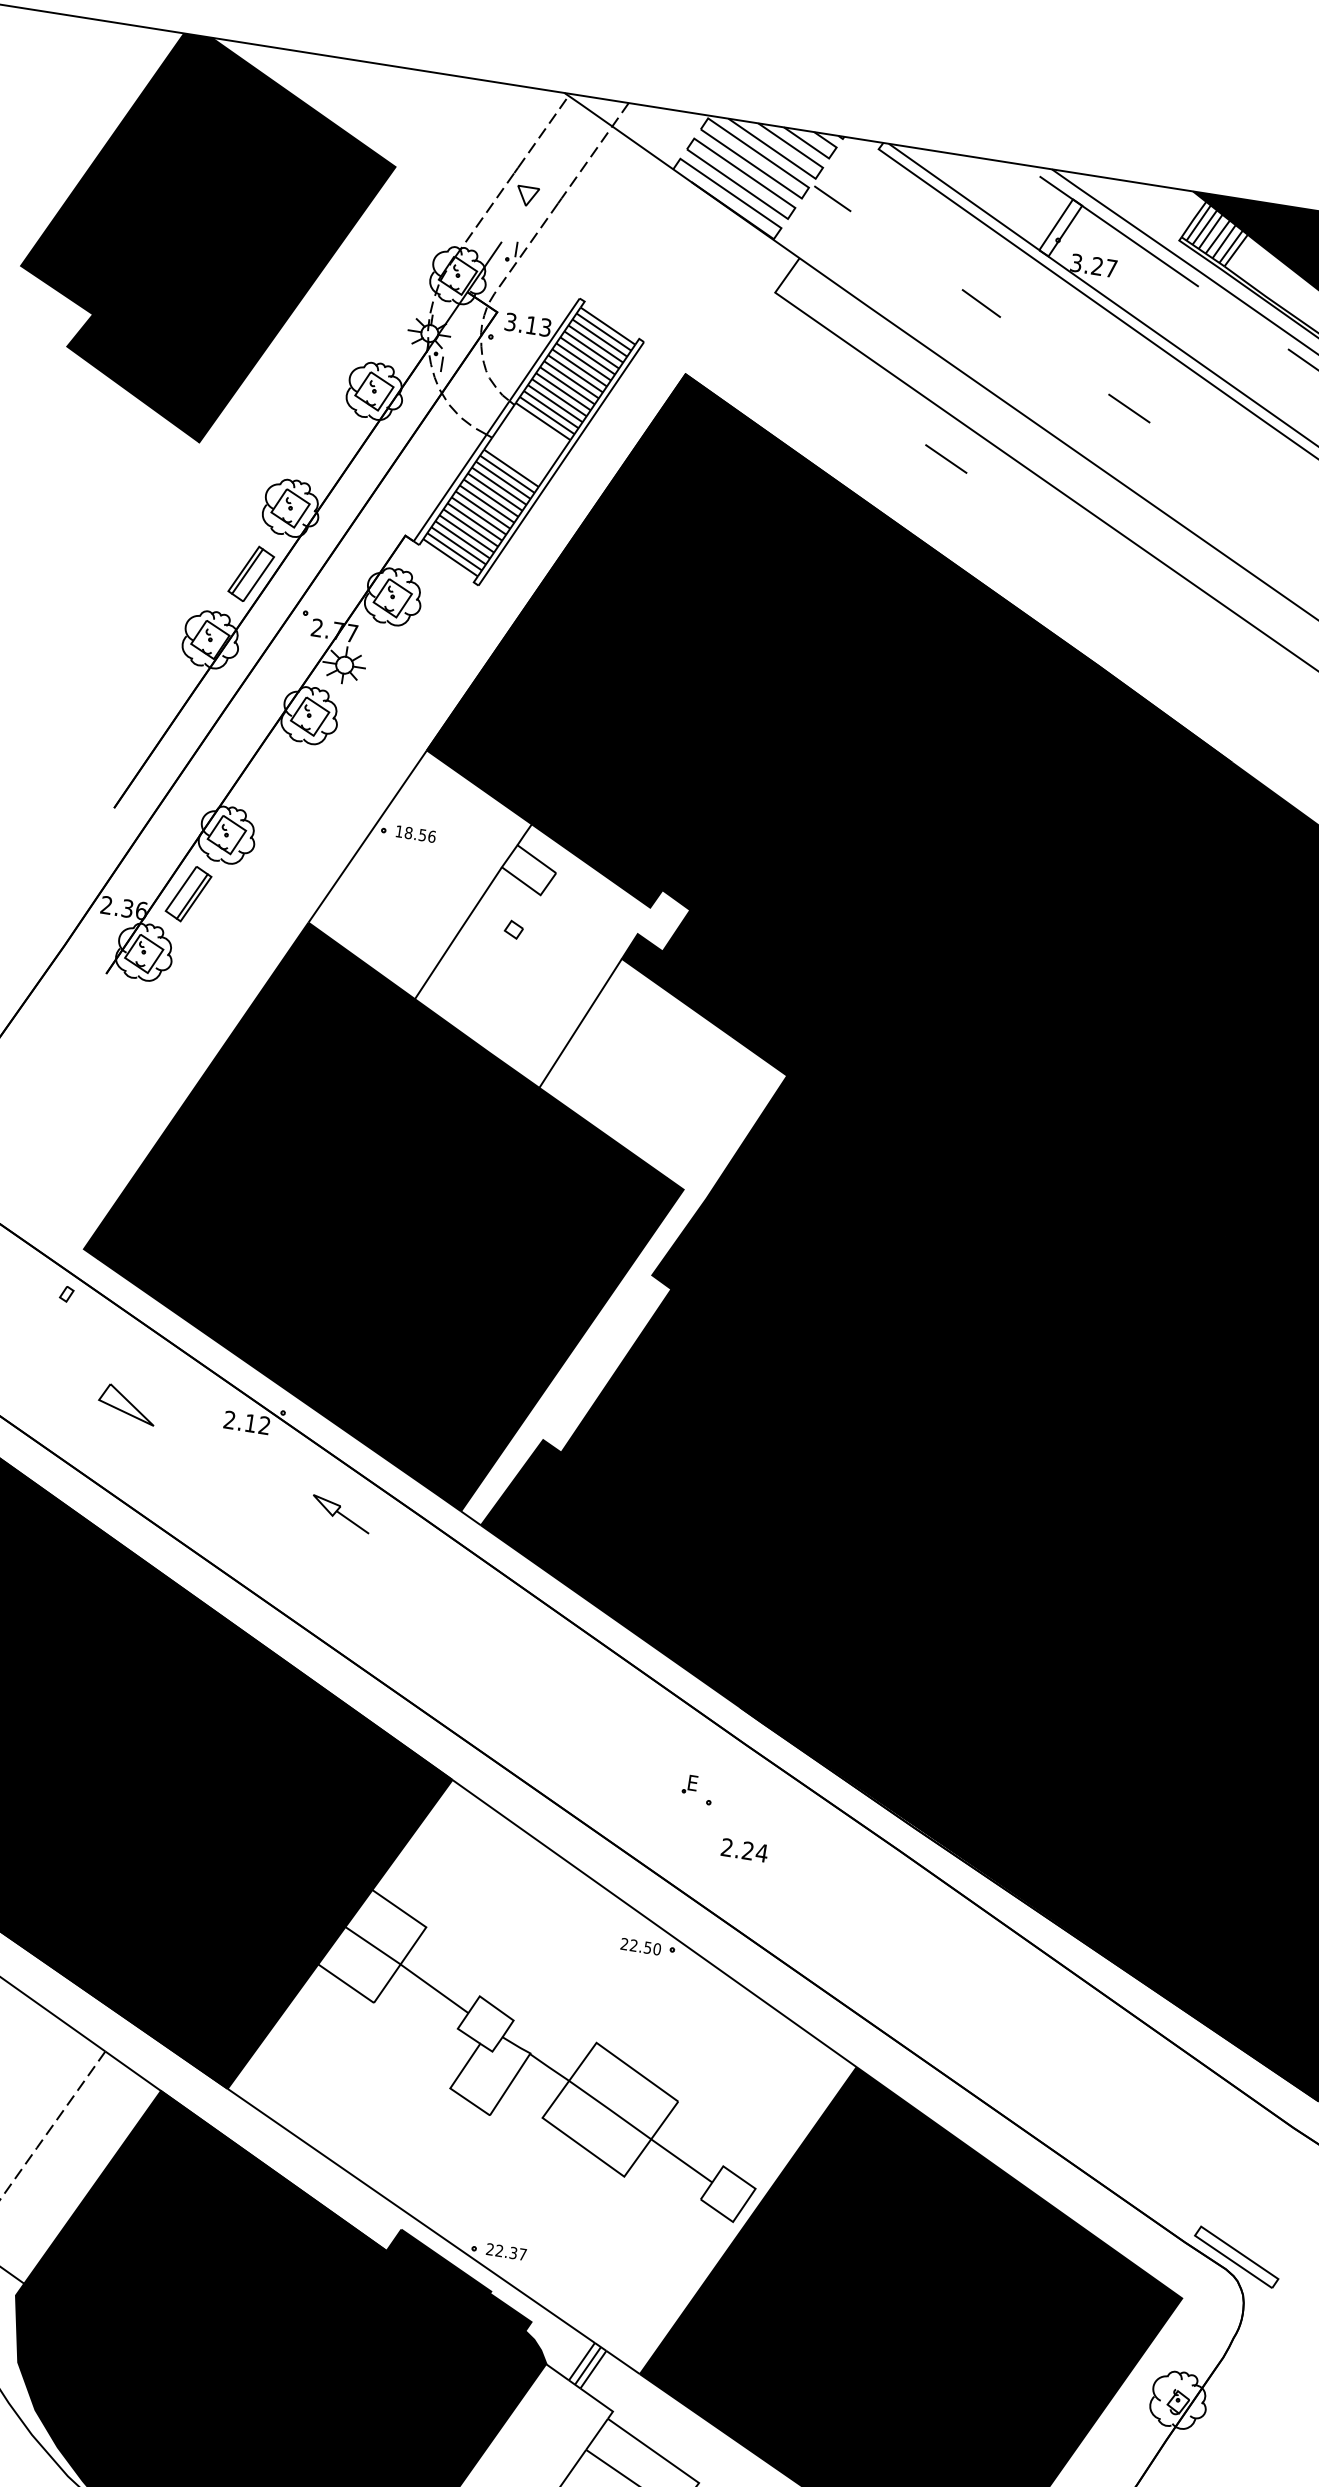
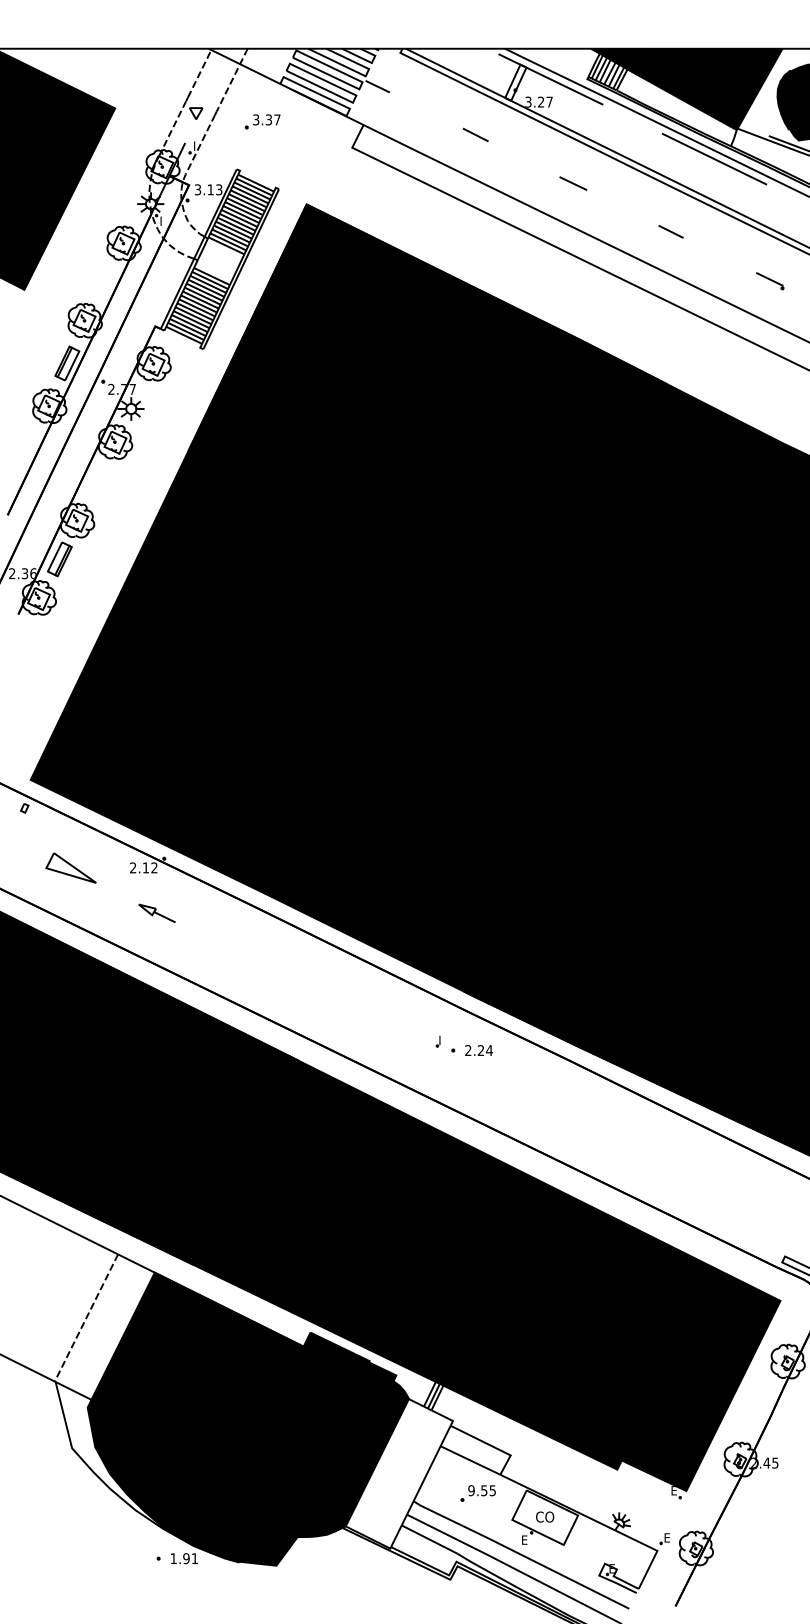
part: (634, 226) -> (262, 121), added
line: (946, 458) -> (469, 230), removed
line: (1276, 512) -> (670, 231), added
fill: (523, 1148) -> (282, 679), added
part: (126, 1403) -> (70, 867), size x1.43
part: (340, 1512) -> (156, 912), moved
text: (693, 1783) -> (442, 1040), E -> I
text: (743, 1850) -> (478, 1050), moved
fill: (541, 2076) -> (379, 1228), added

